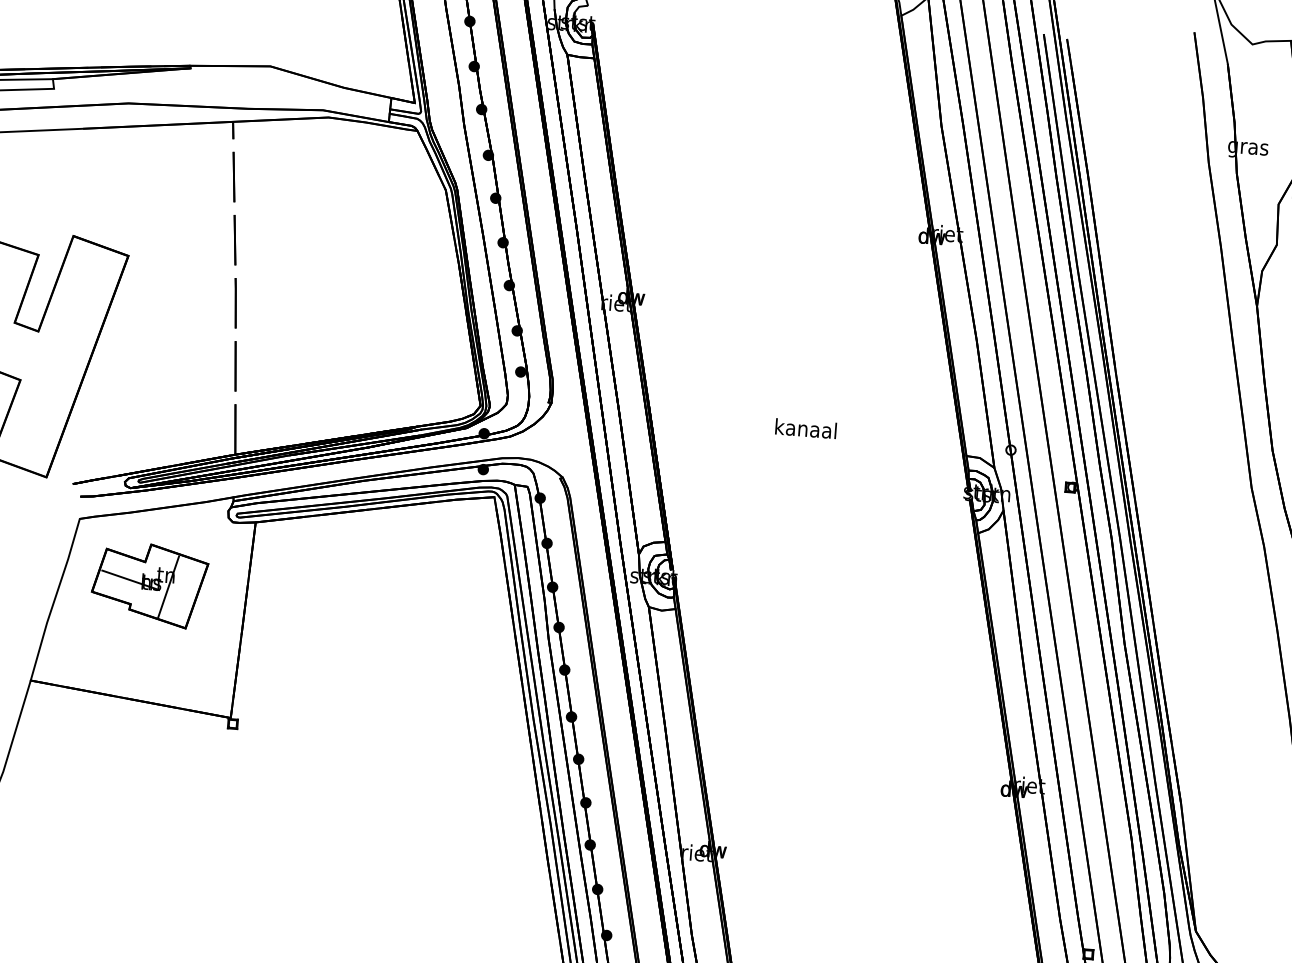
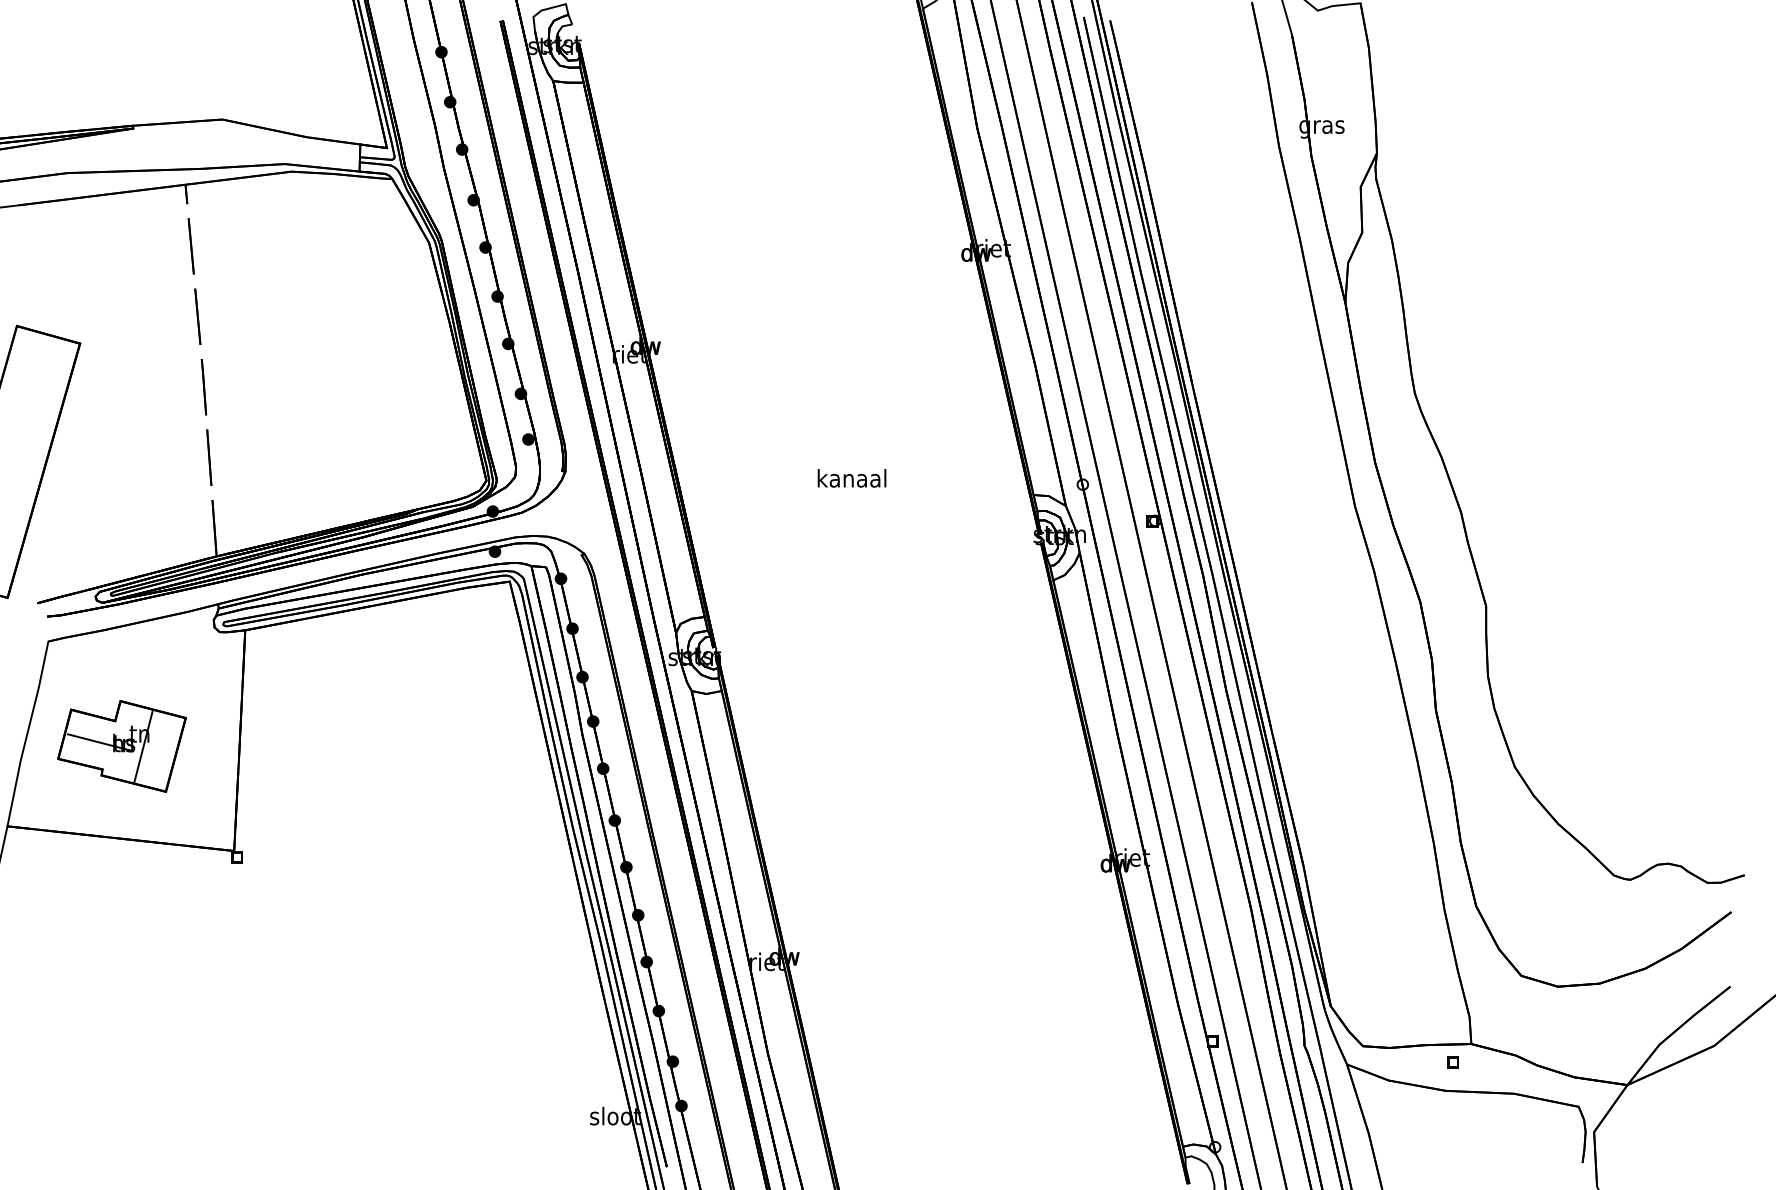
part: (149, 585) -> (121, 746), moved

